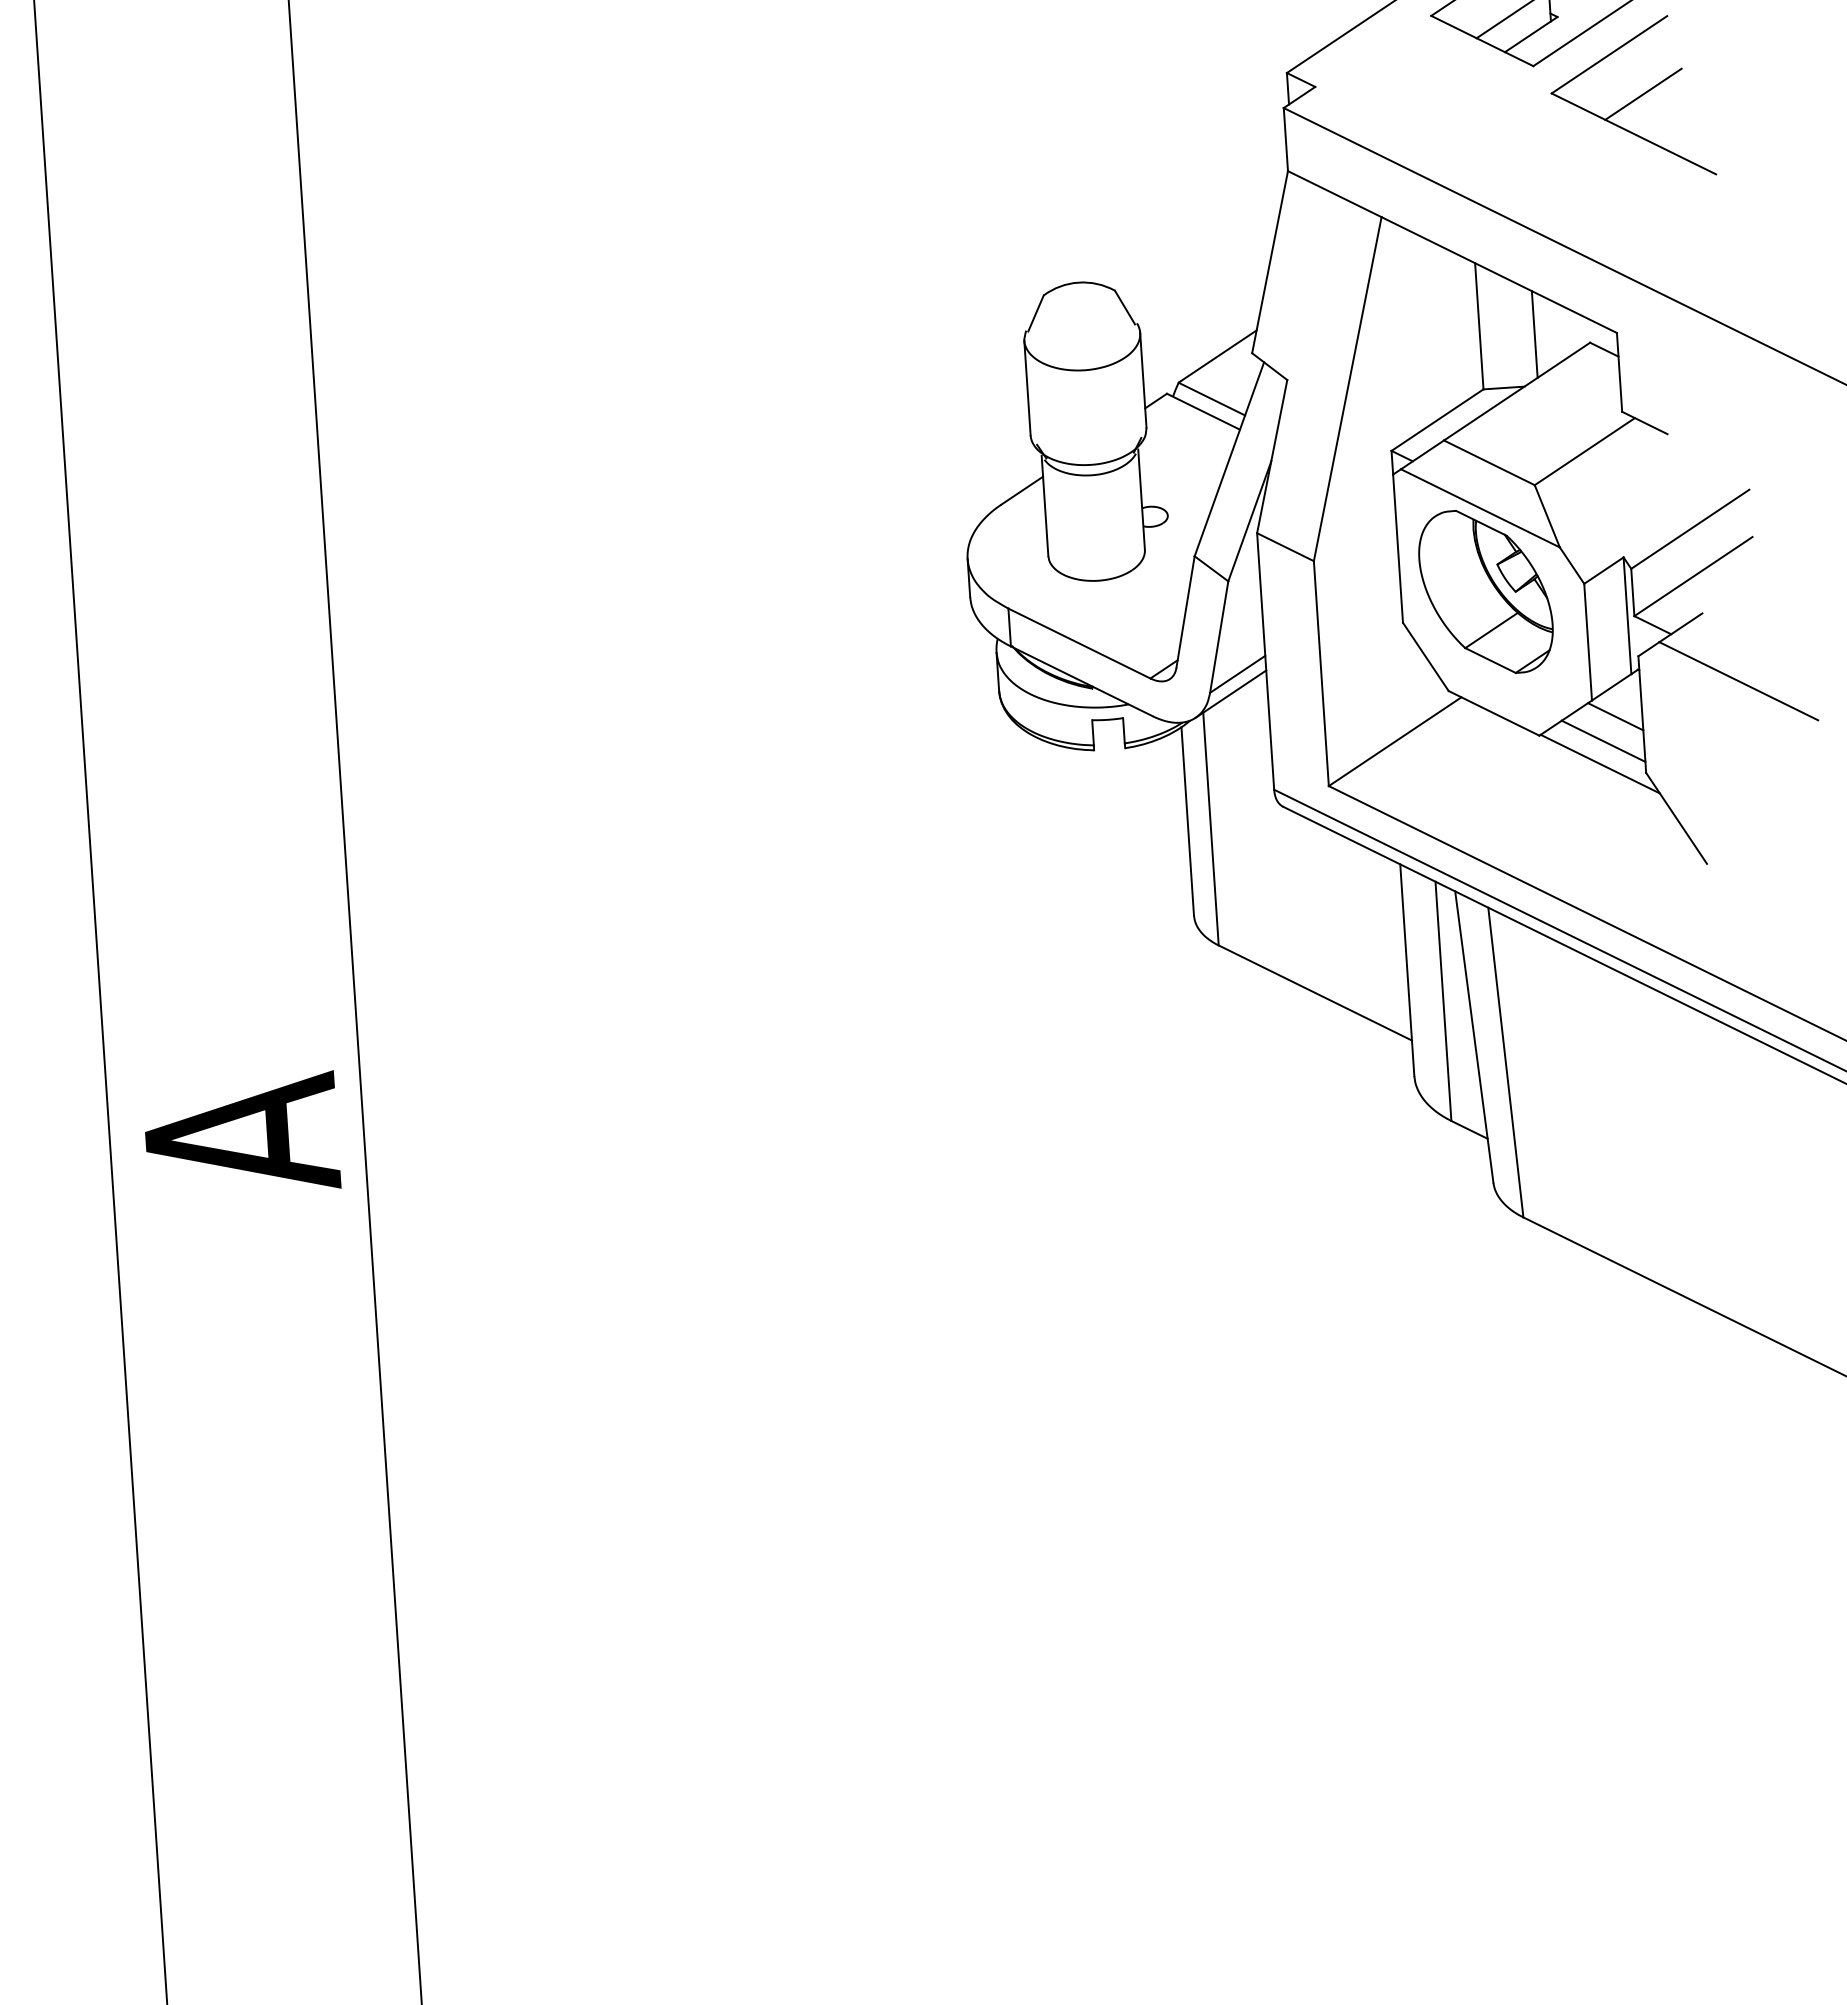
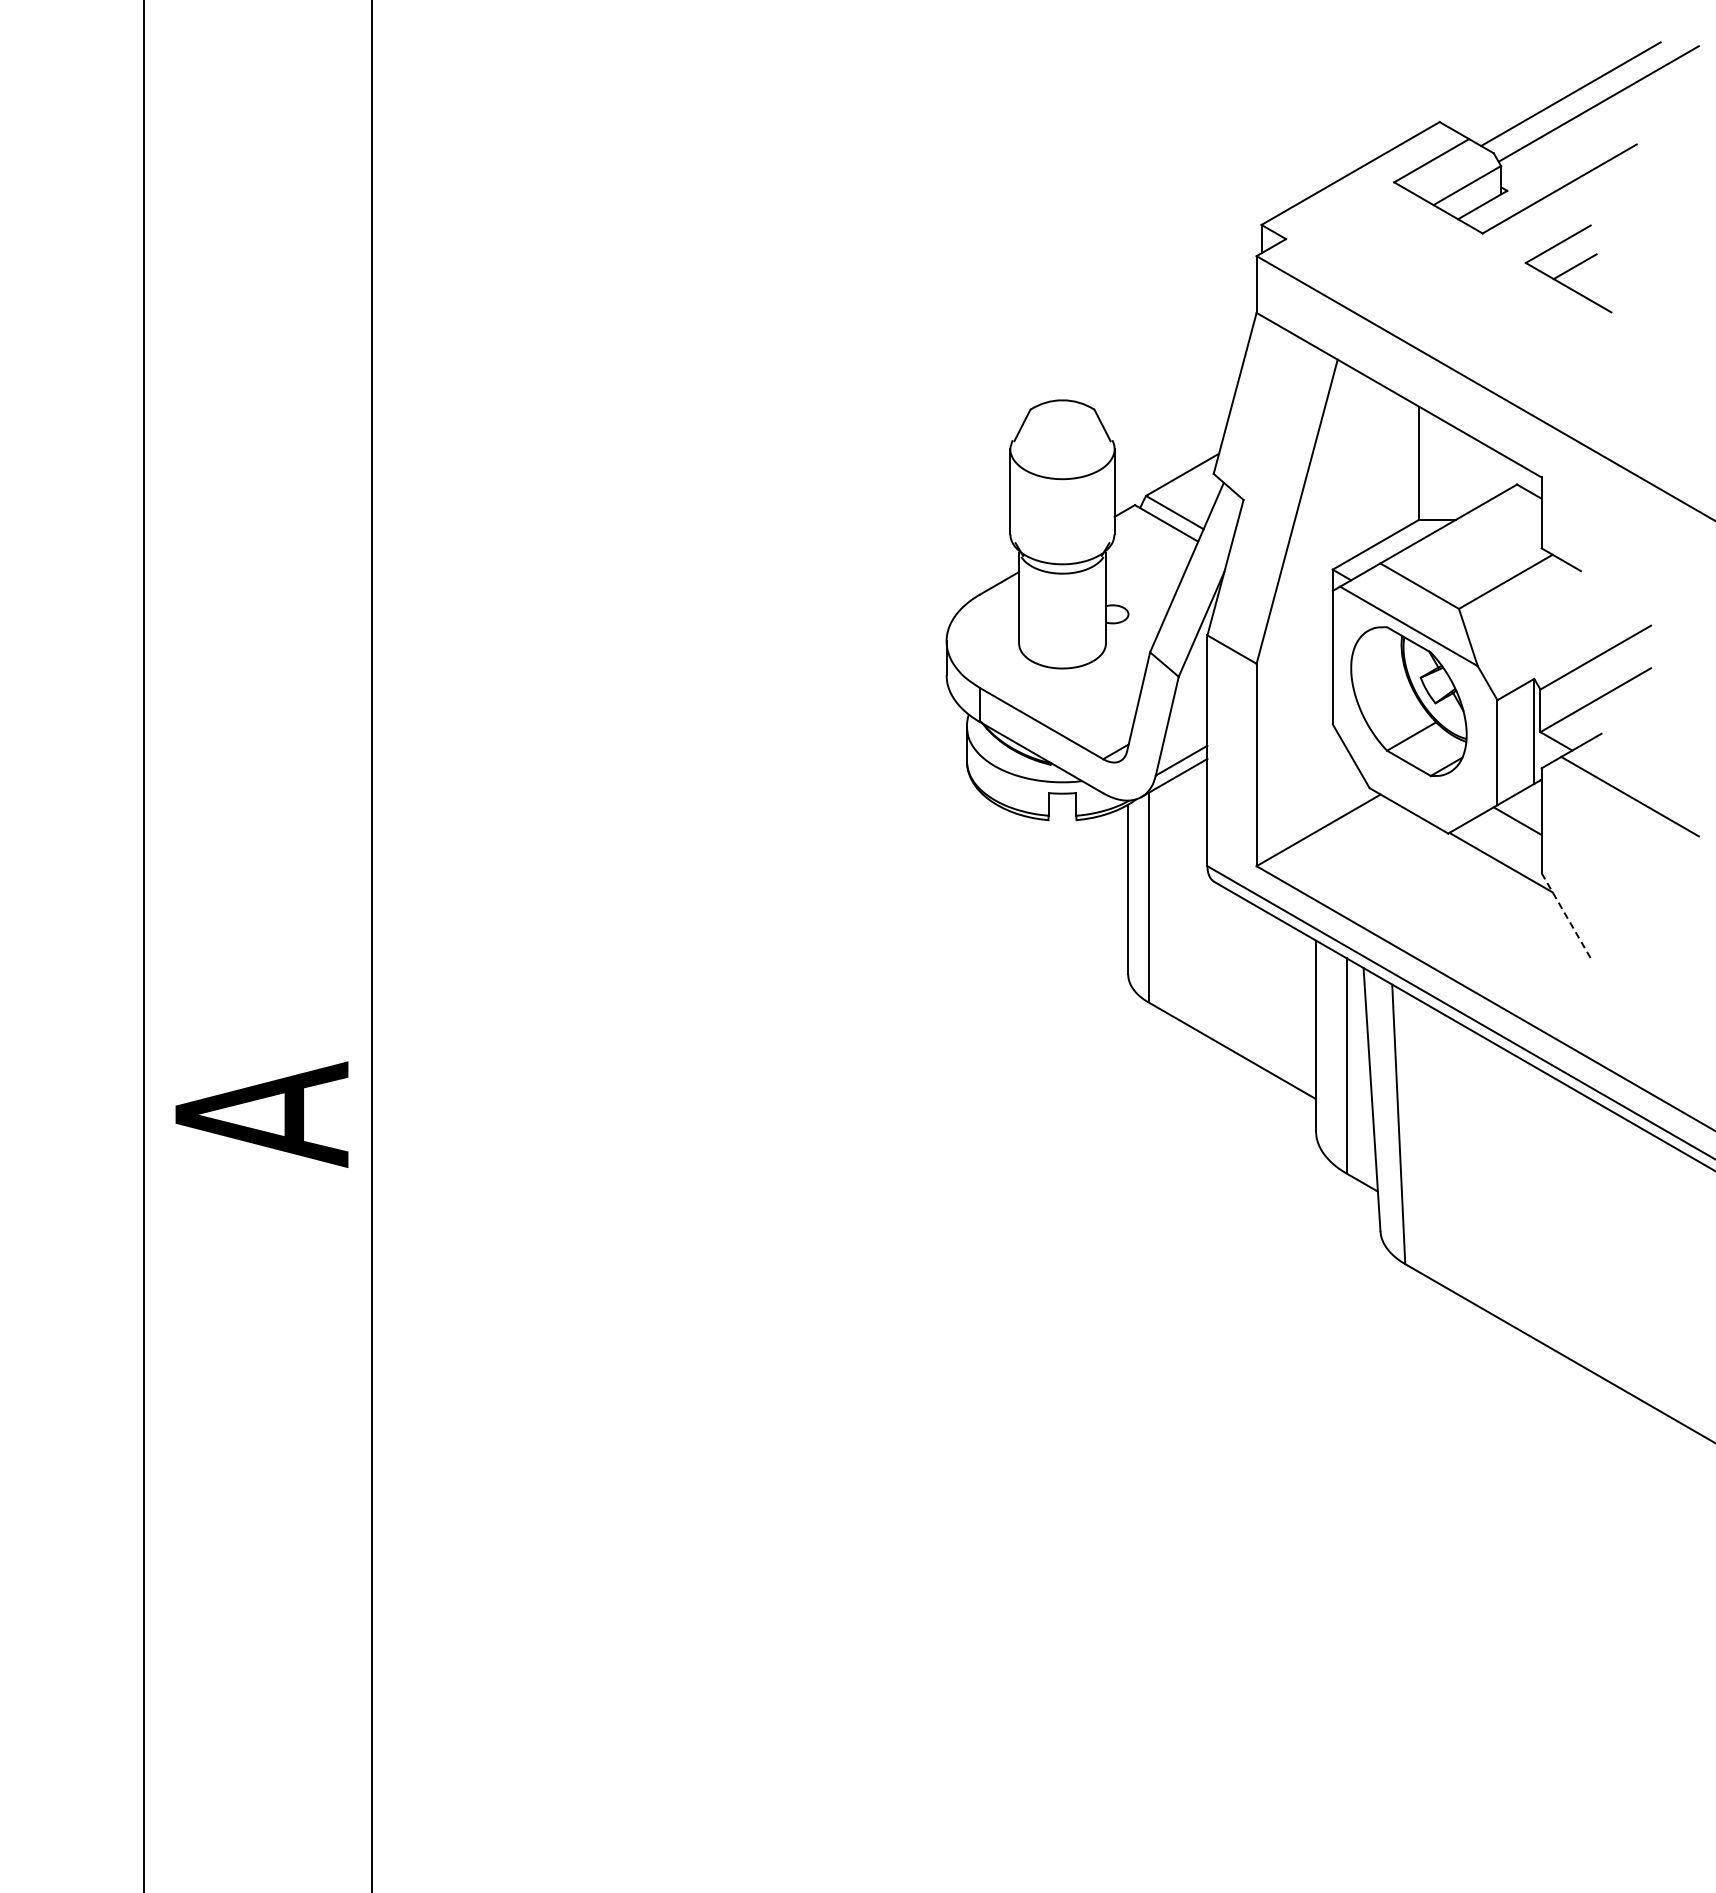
part: (1631, 98) -> (1568, 268), size x0.6
line: (1534, 334) -> (1467, 473), removed
line: (1603, 741) -> (1505, 842), removed
line: (1676, 819) -> (1566, 916), solid -> dashed

